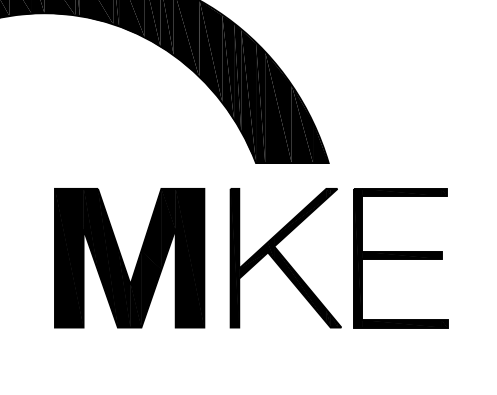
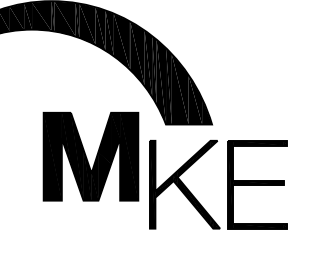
part: (128, 257) -> (90, 156), moved

